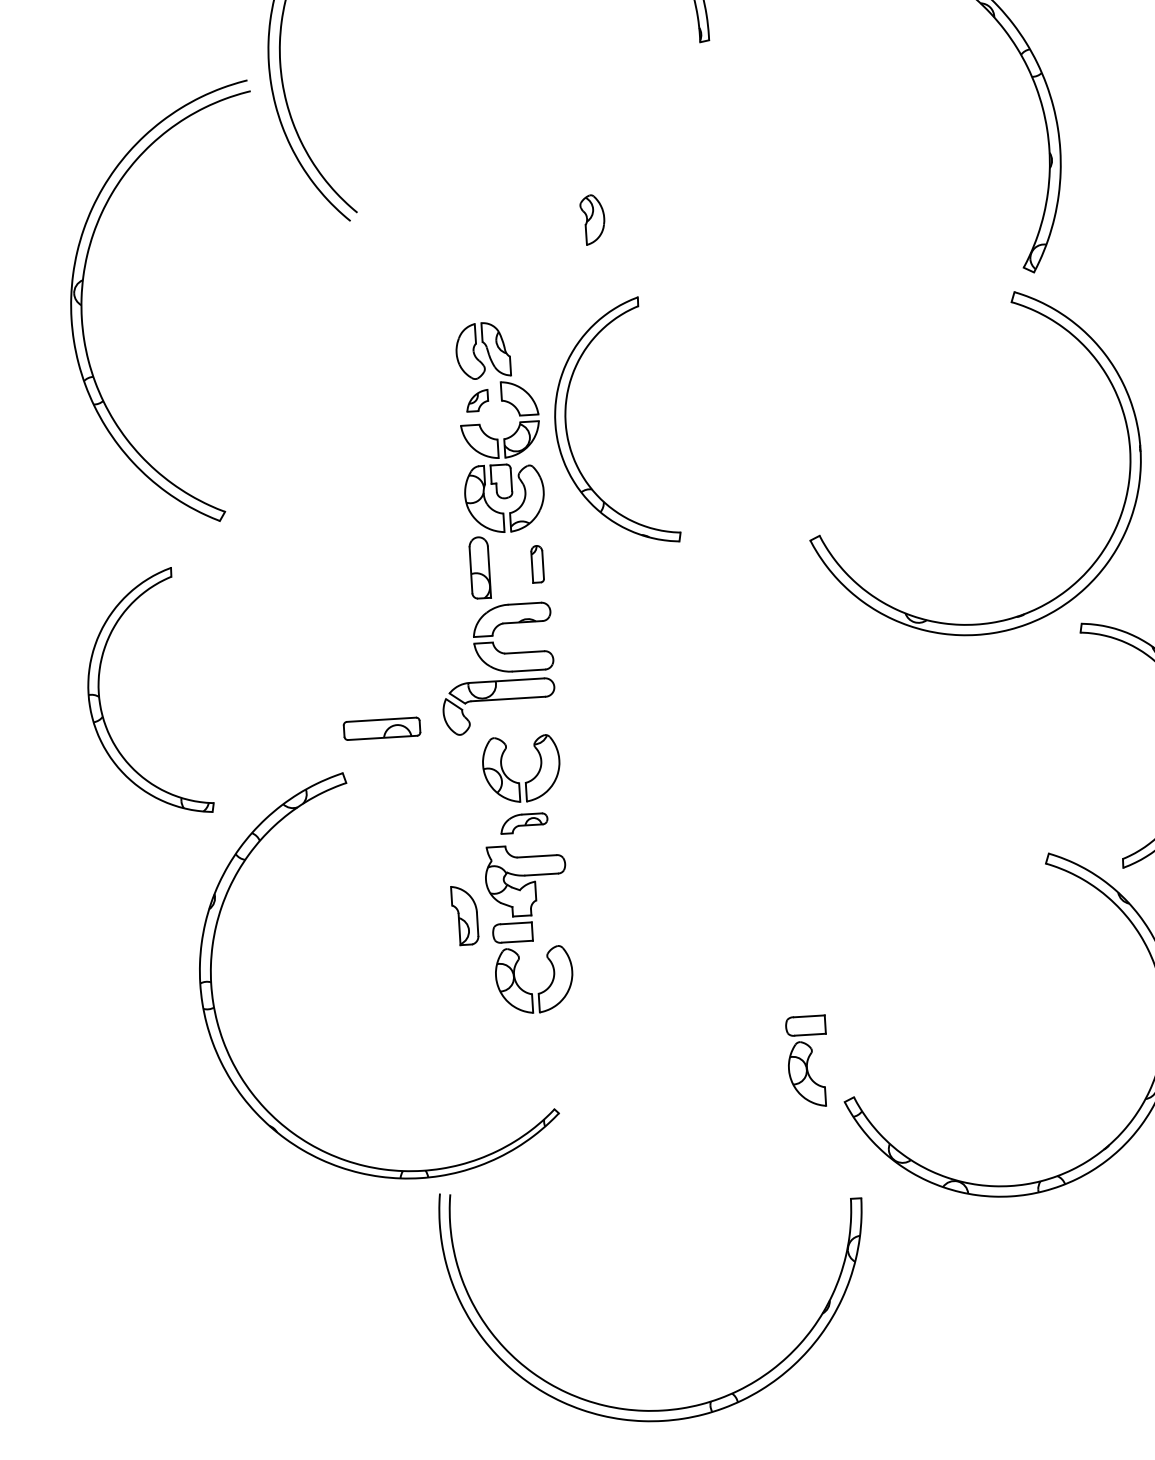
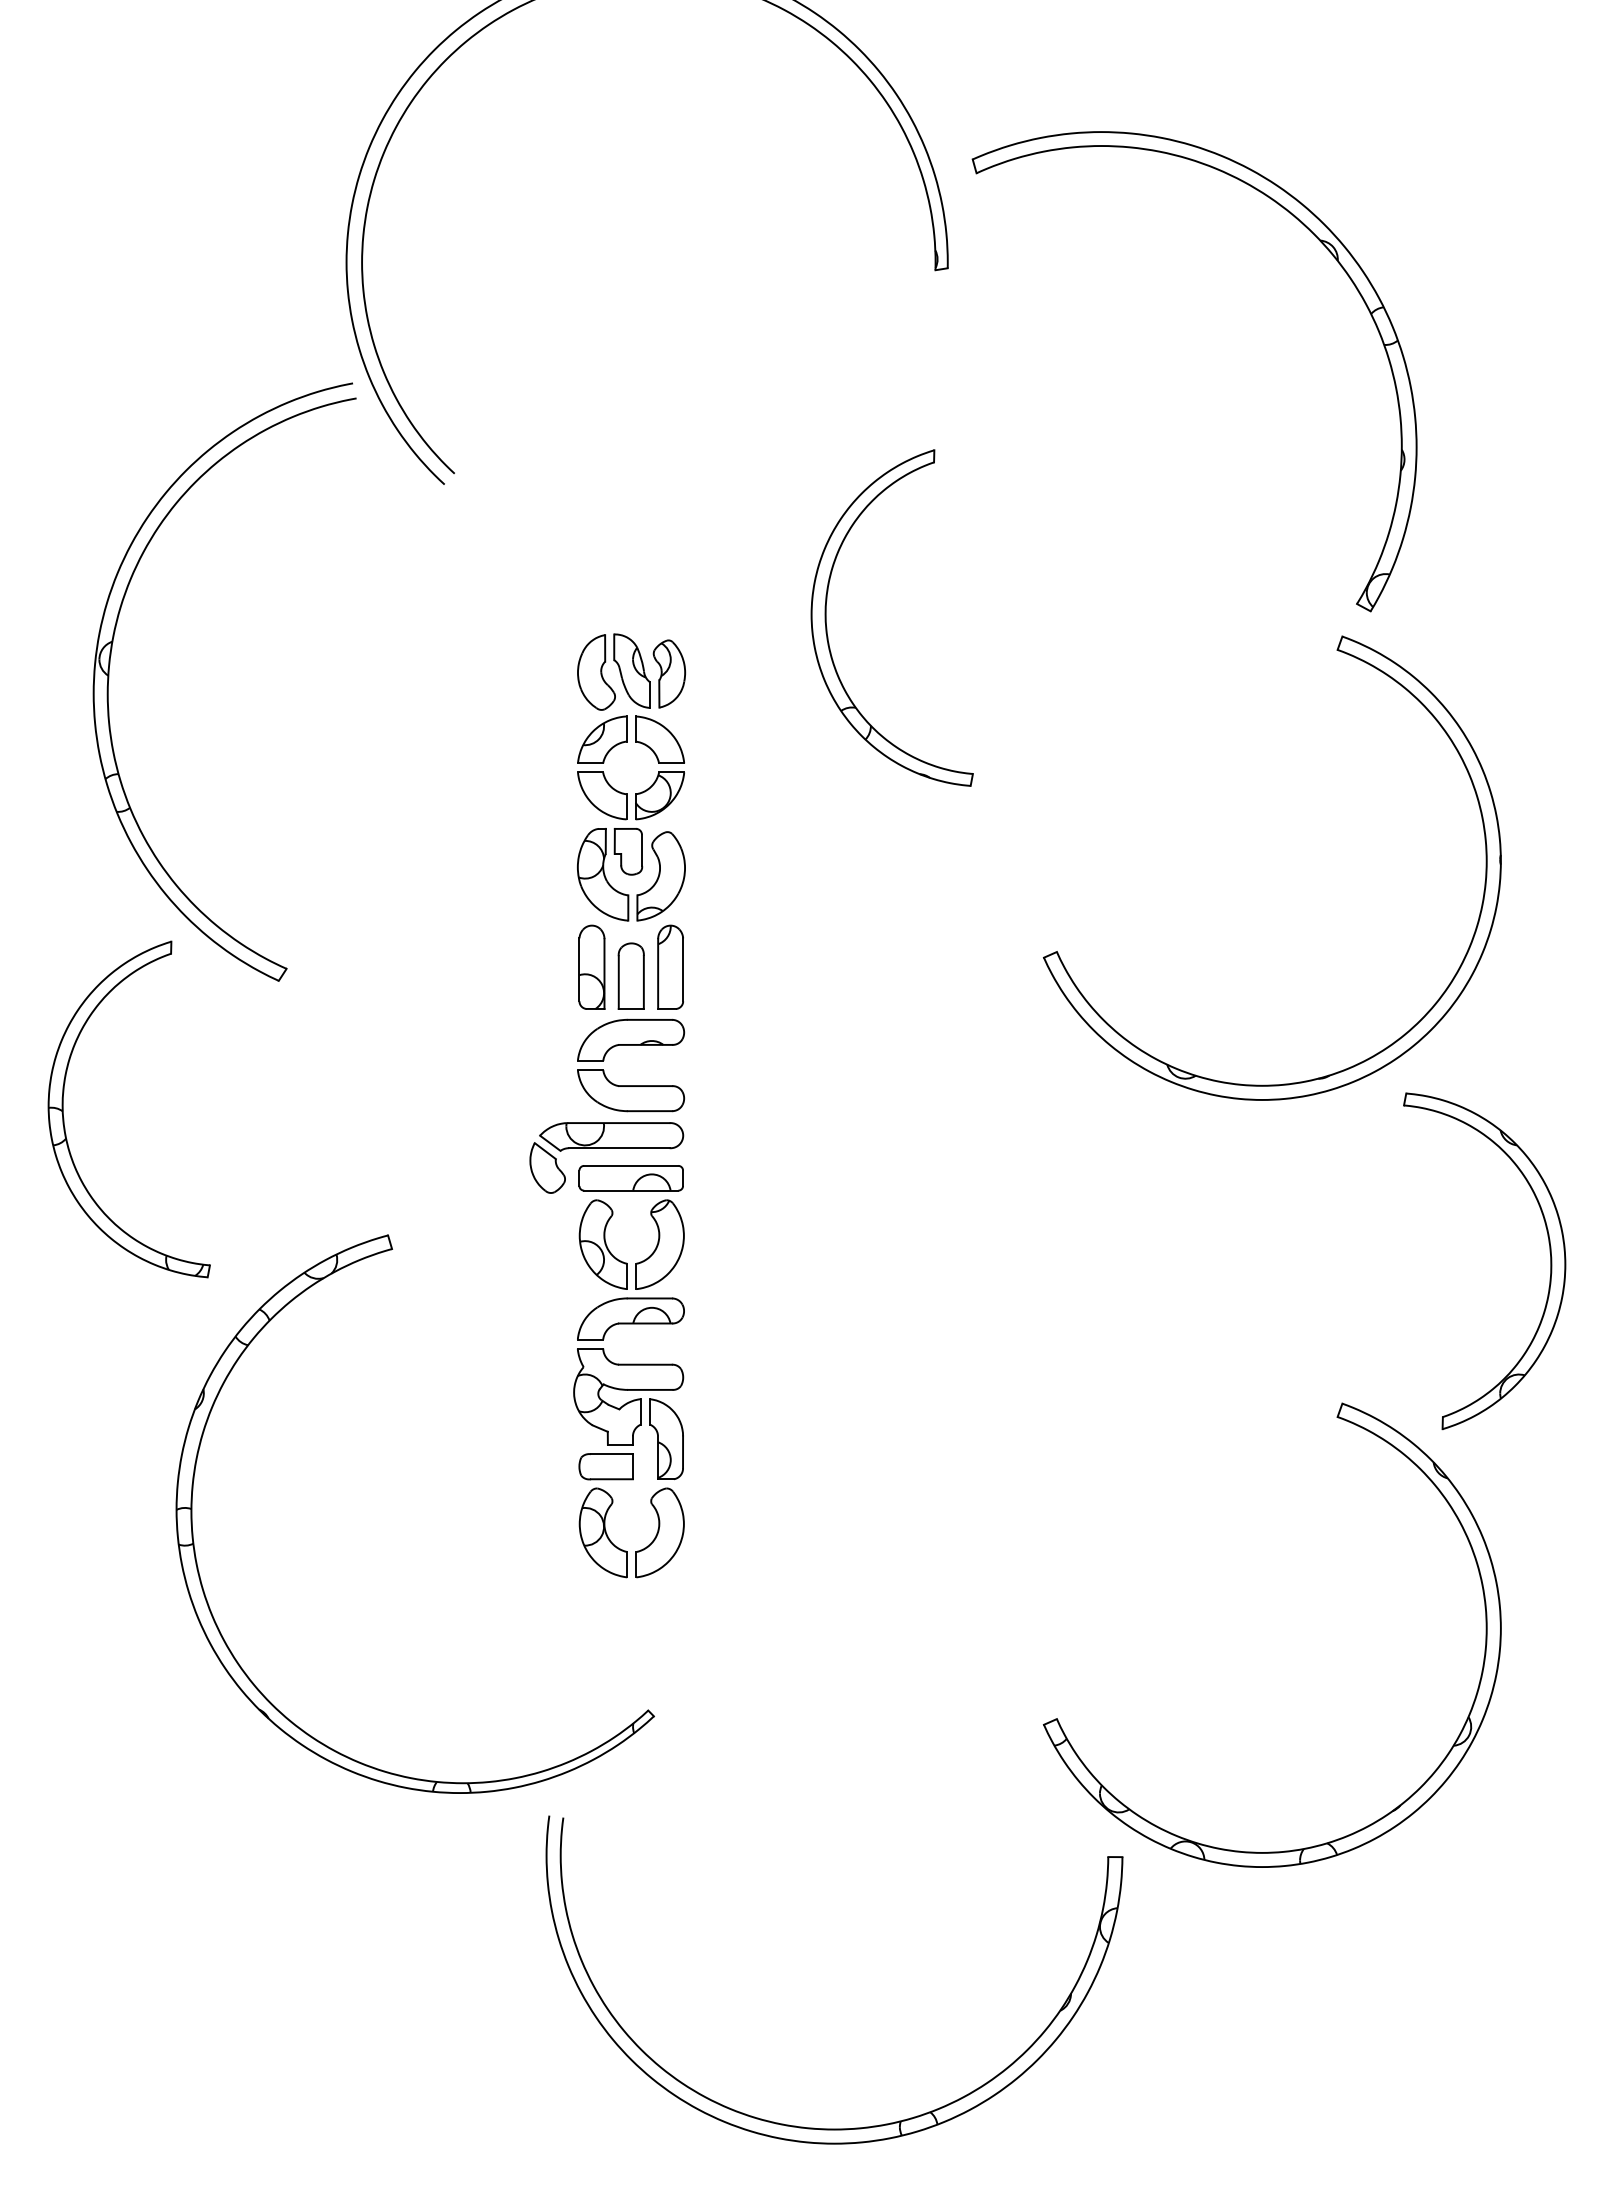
part: (592, 219) -> (669, 673), moved
part: (82, 307) -> (109, 679), moved
part: (477, 400) -> (602, 739), size x1.67
part: (567, 431) -> (827, 627), moved
part: (537, 563) -> (670, 966), size x1.67
part: (508, 572) -> (630, 975), added
part: (381, 729) -> (630, 1178), moved
part: (523, 823) -> (630, 1318), size x1.67
part: (464, 915) -> (666, 1439), moved
part: (807, 1061) -> (996, 1666), removed
part: (662, 1409) -> (834, 2128), moved

